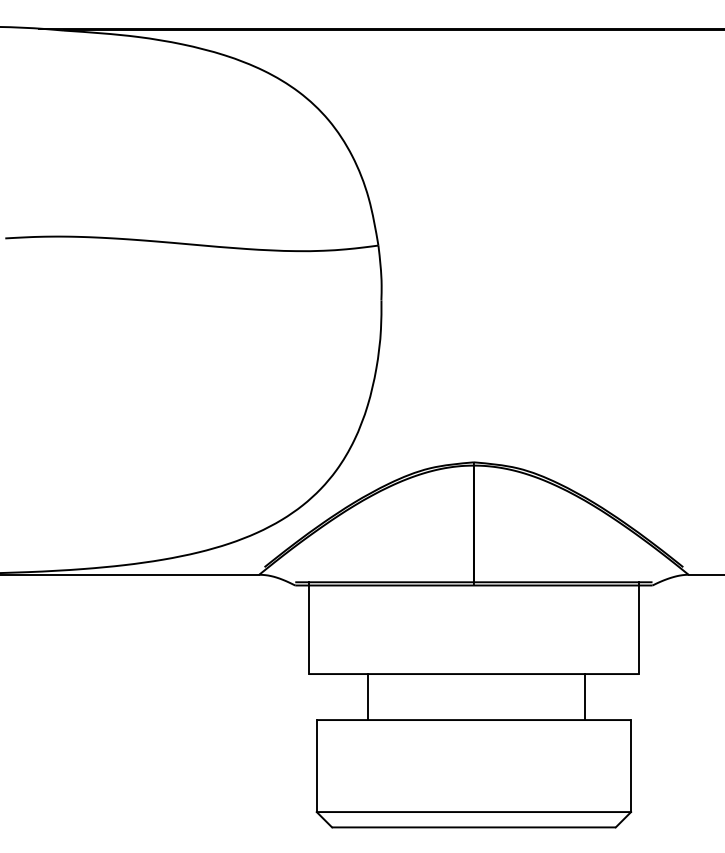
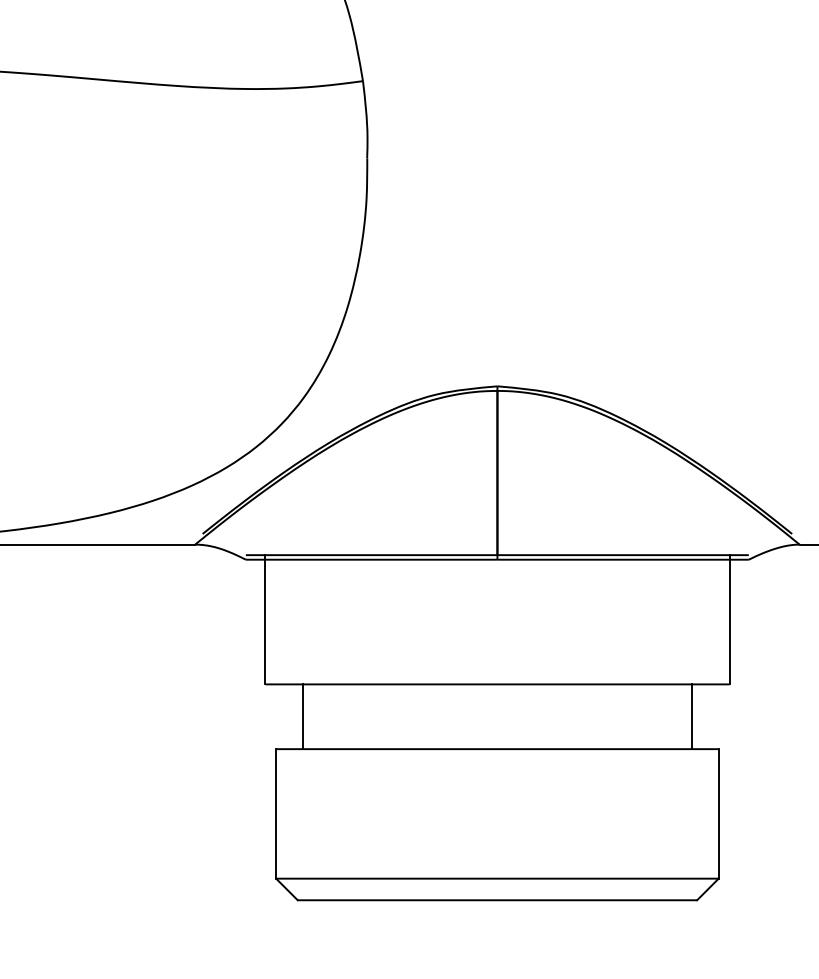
line: (367, 697) -> (302, 717), moved
line: (584, 697) -> (691, 717), moved

